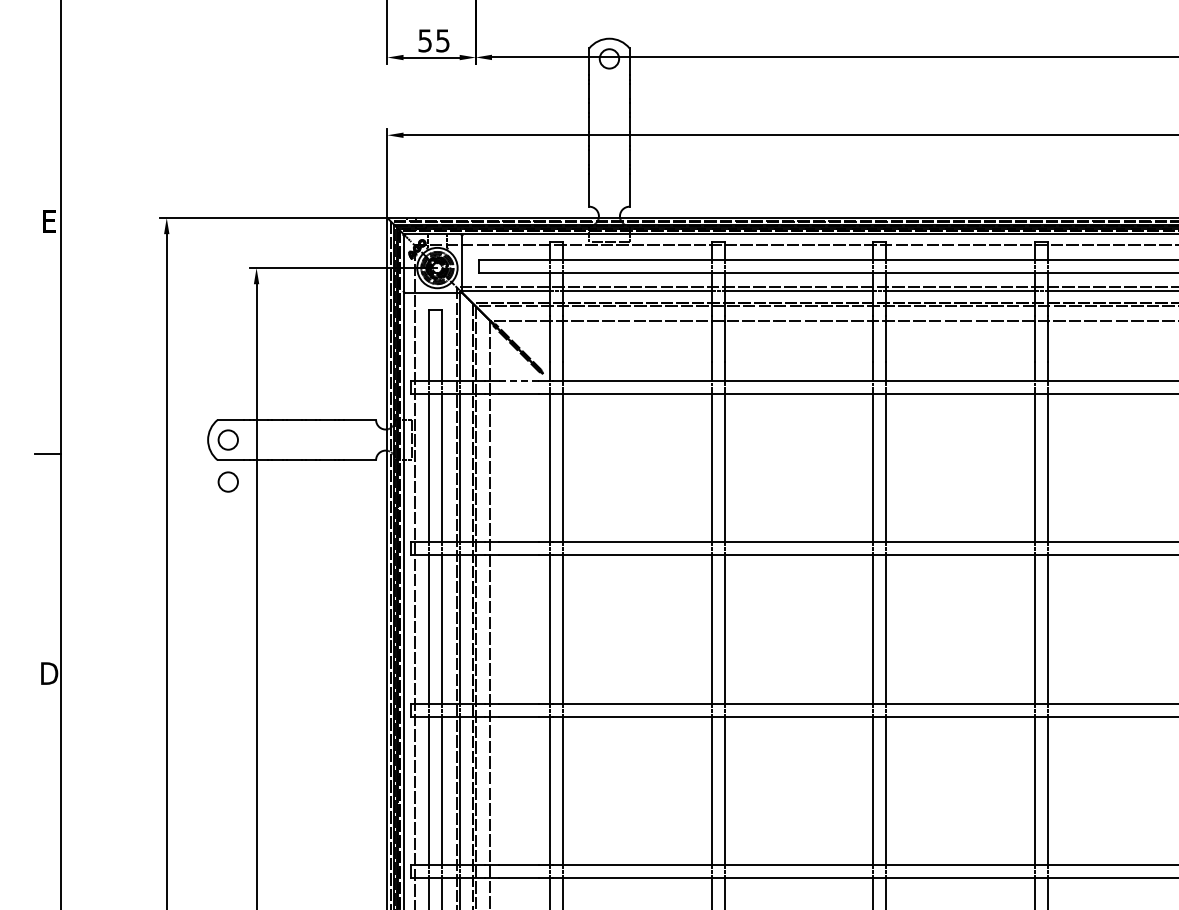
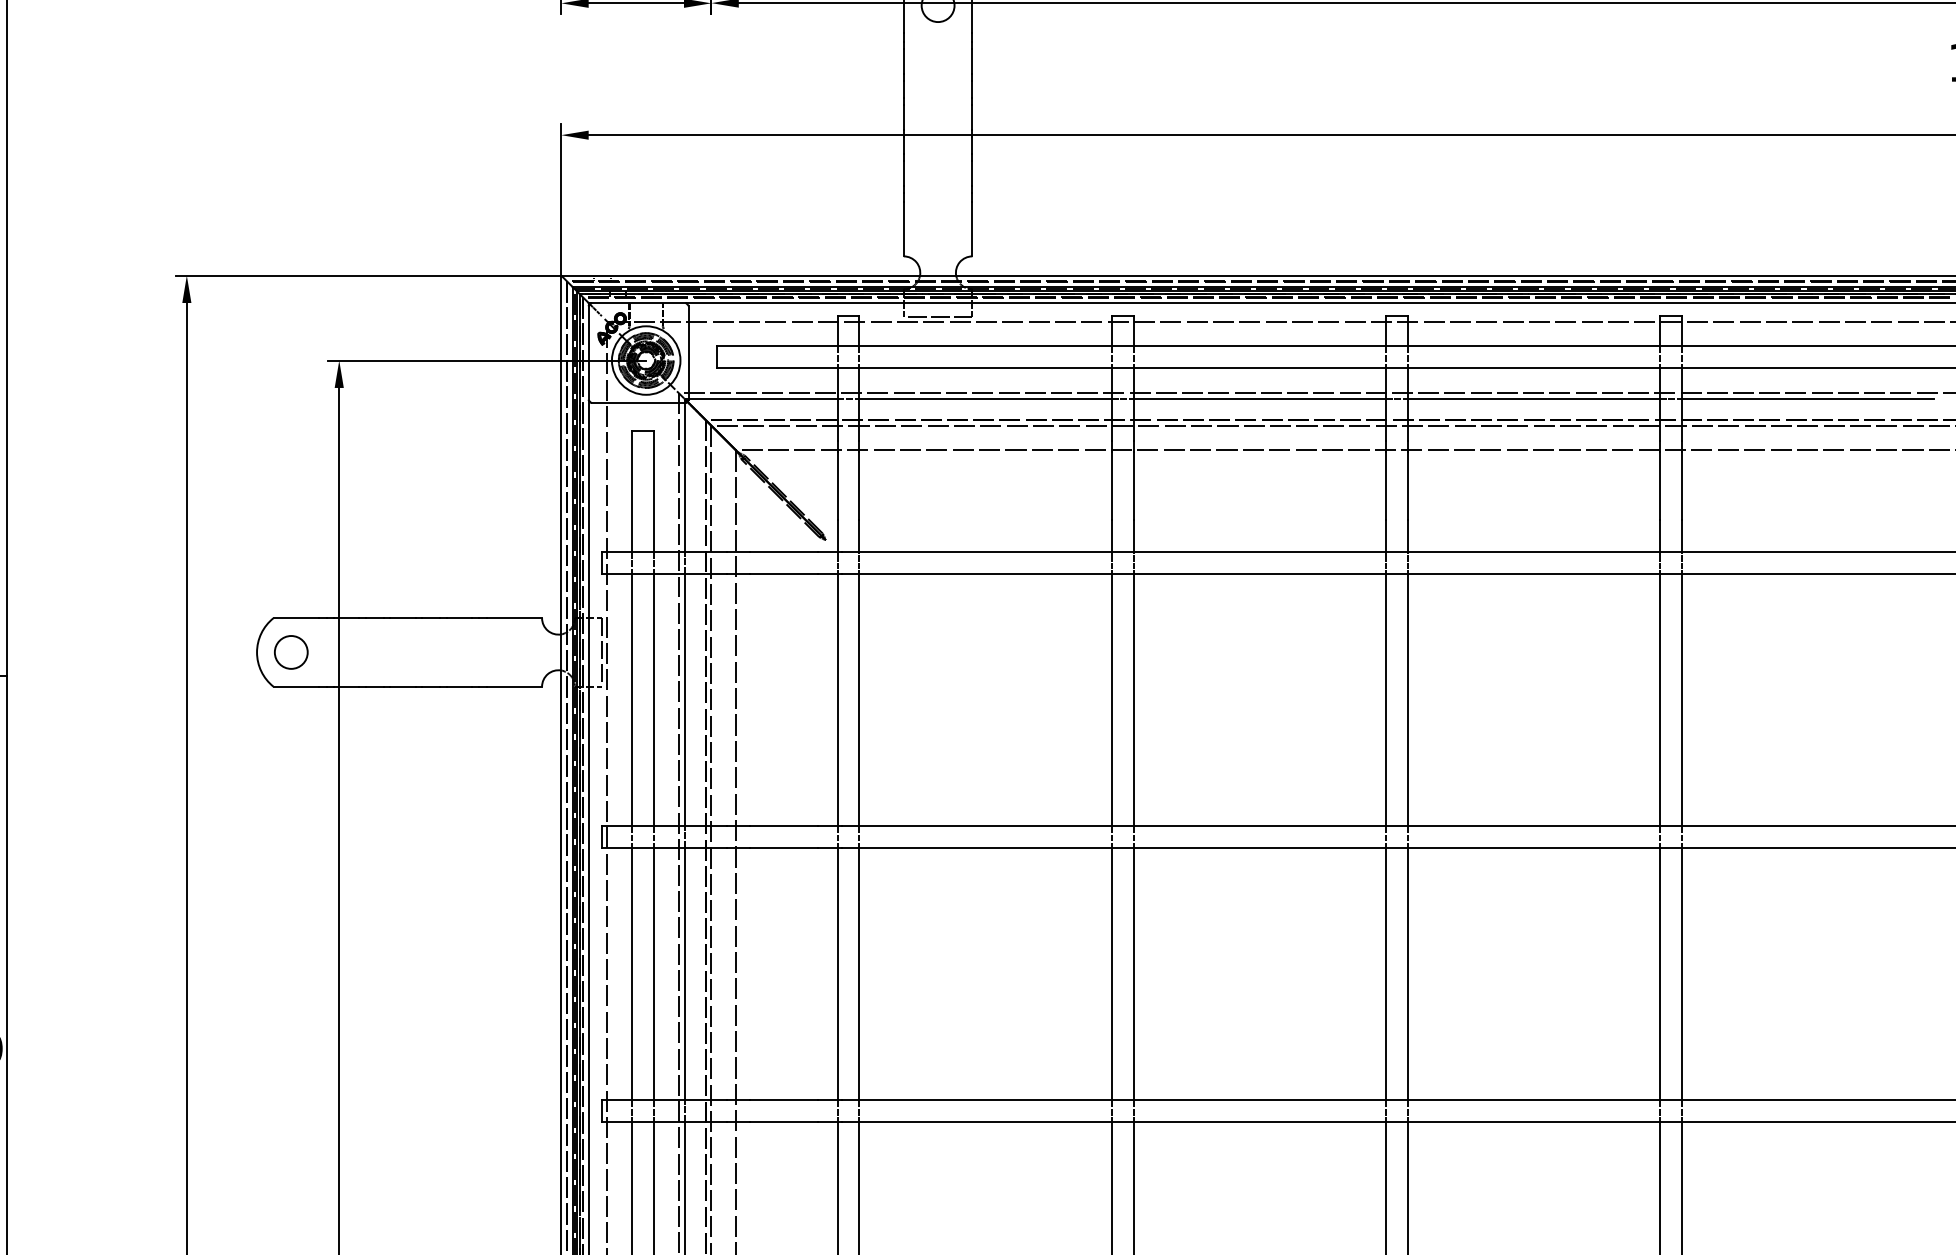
line: (518, 380) -> (783, 551), dashed -> solid
circle: (227, 481) -> (289, 722), removed

